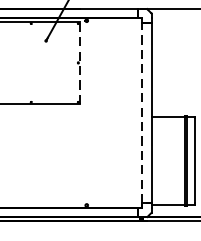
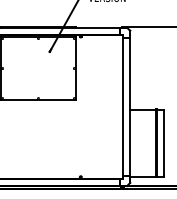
line: (79, 62) -> (75, 68), dashed -> solid
line: (142, 112) -> (123, 106), dashed -> solid

